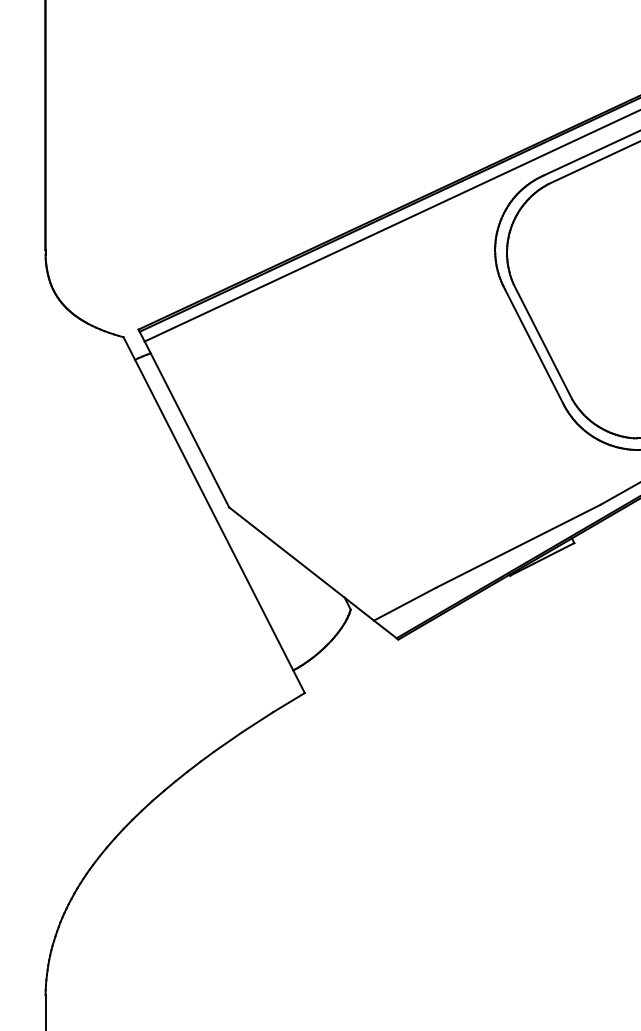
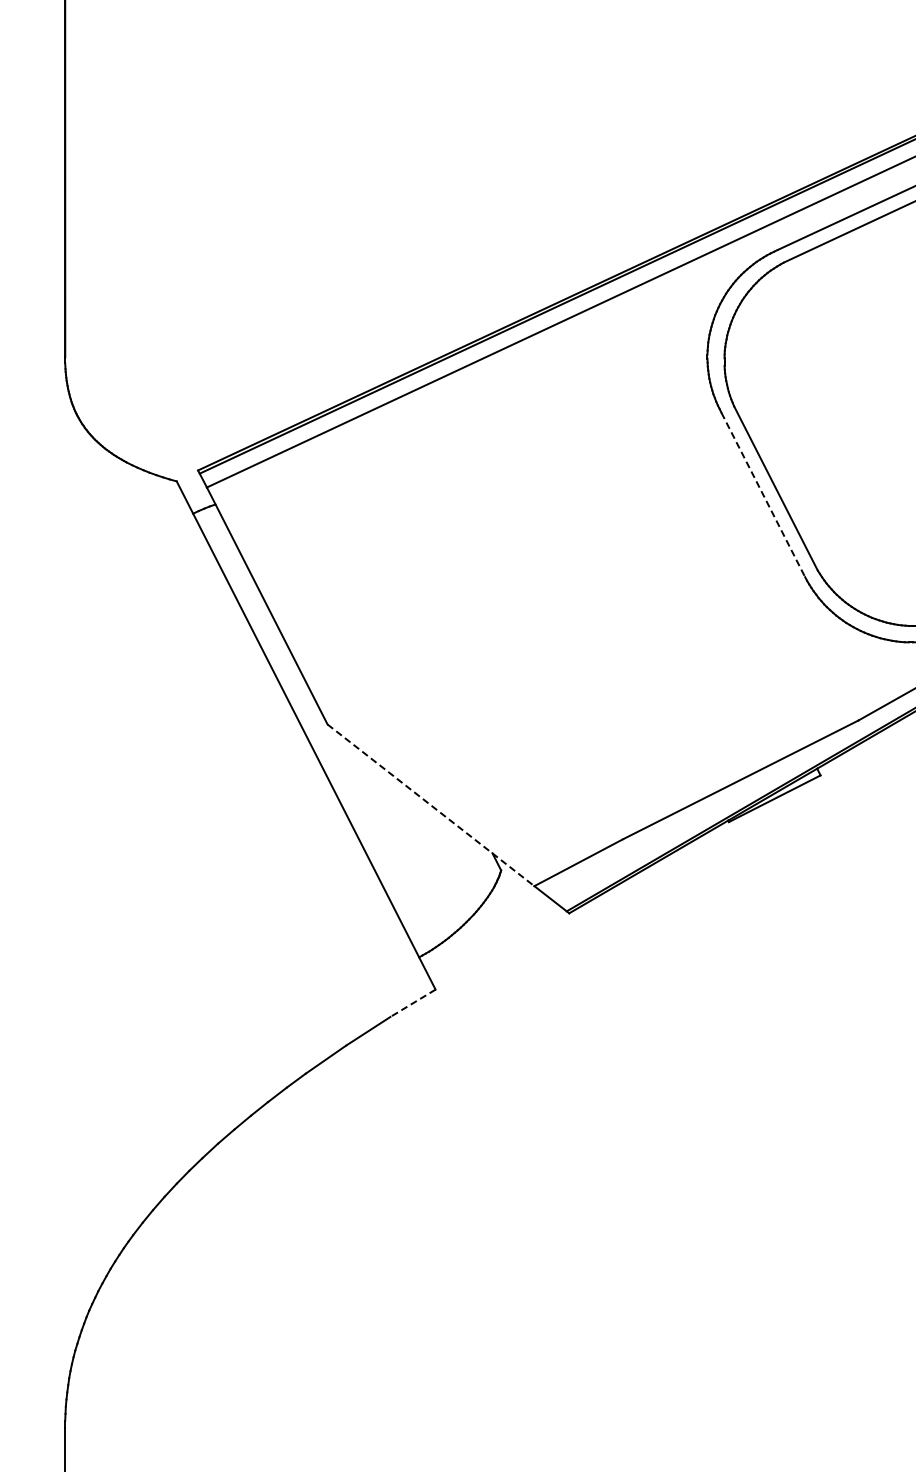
line: (534, 347) -> (763, 495), solid -> dashed
line: (301, 564) -> (431, 805), solid -> dashed
line: (288, 702) -> (412, 1003), solid -> dashed

